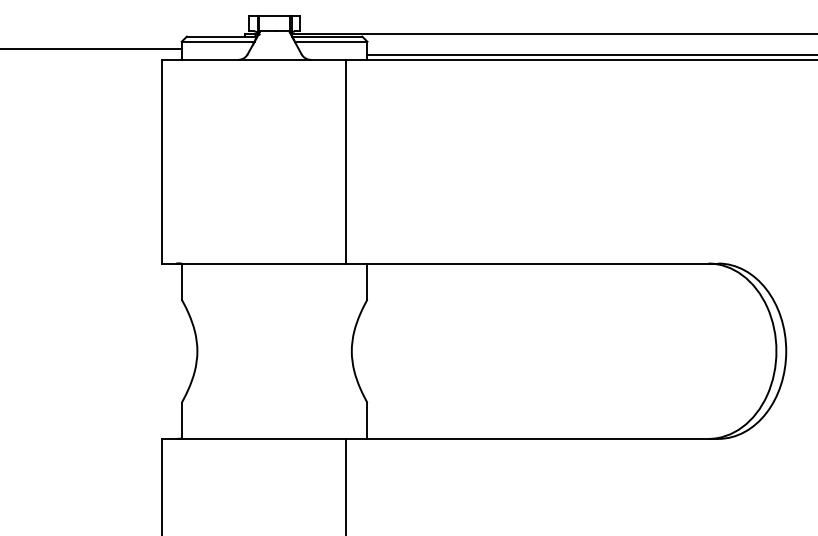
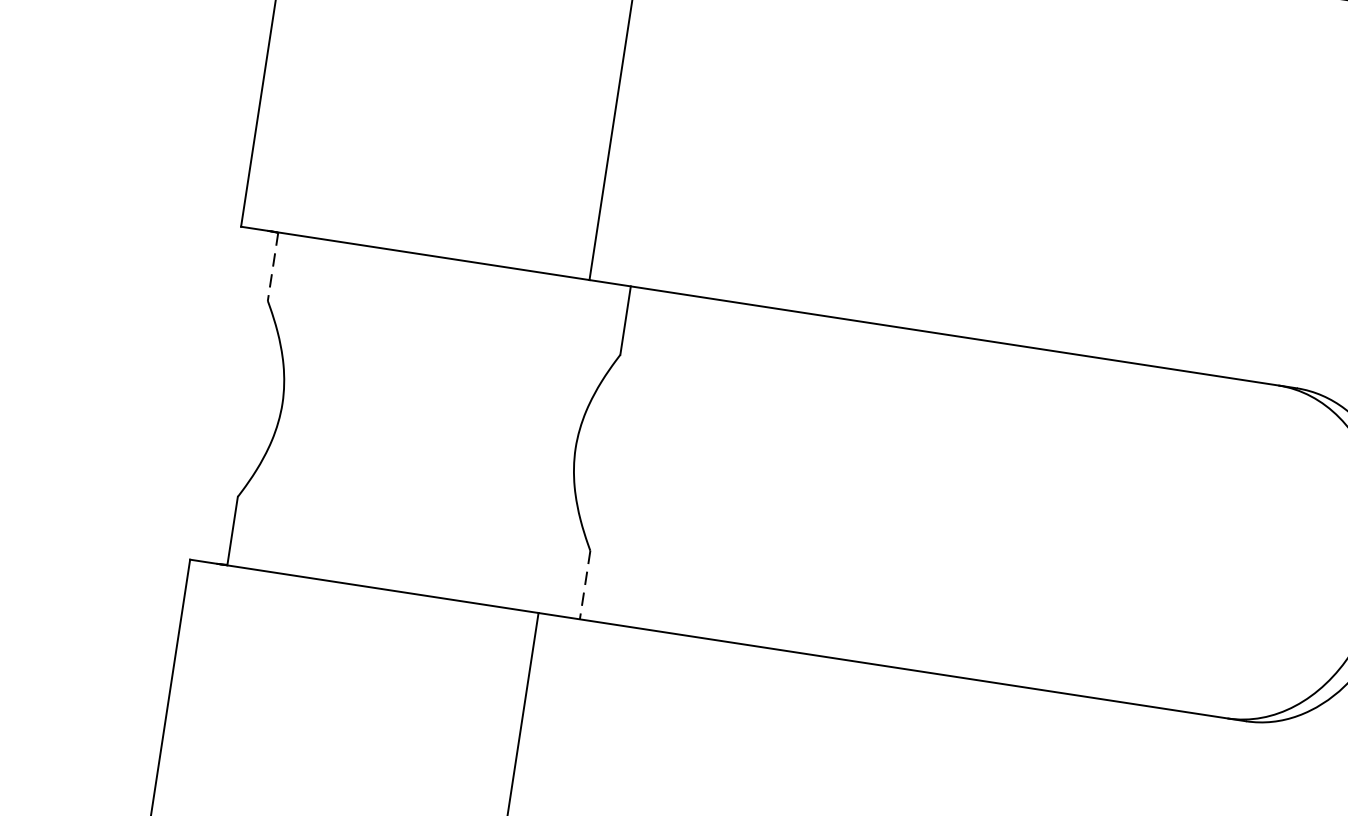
line: (181, 282) -> (272, 268), solid -> dashed
line: (367, 421) -> (585, 586), solid -> dashed

